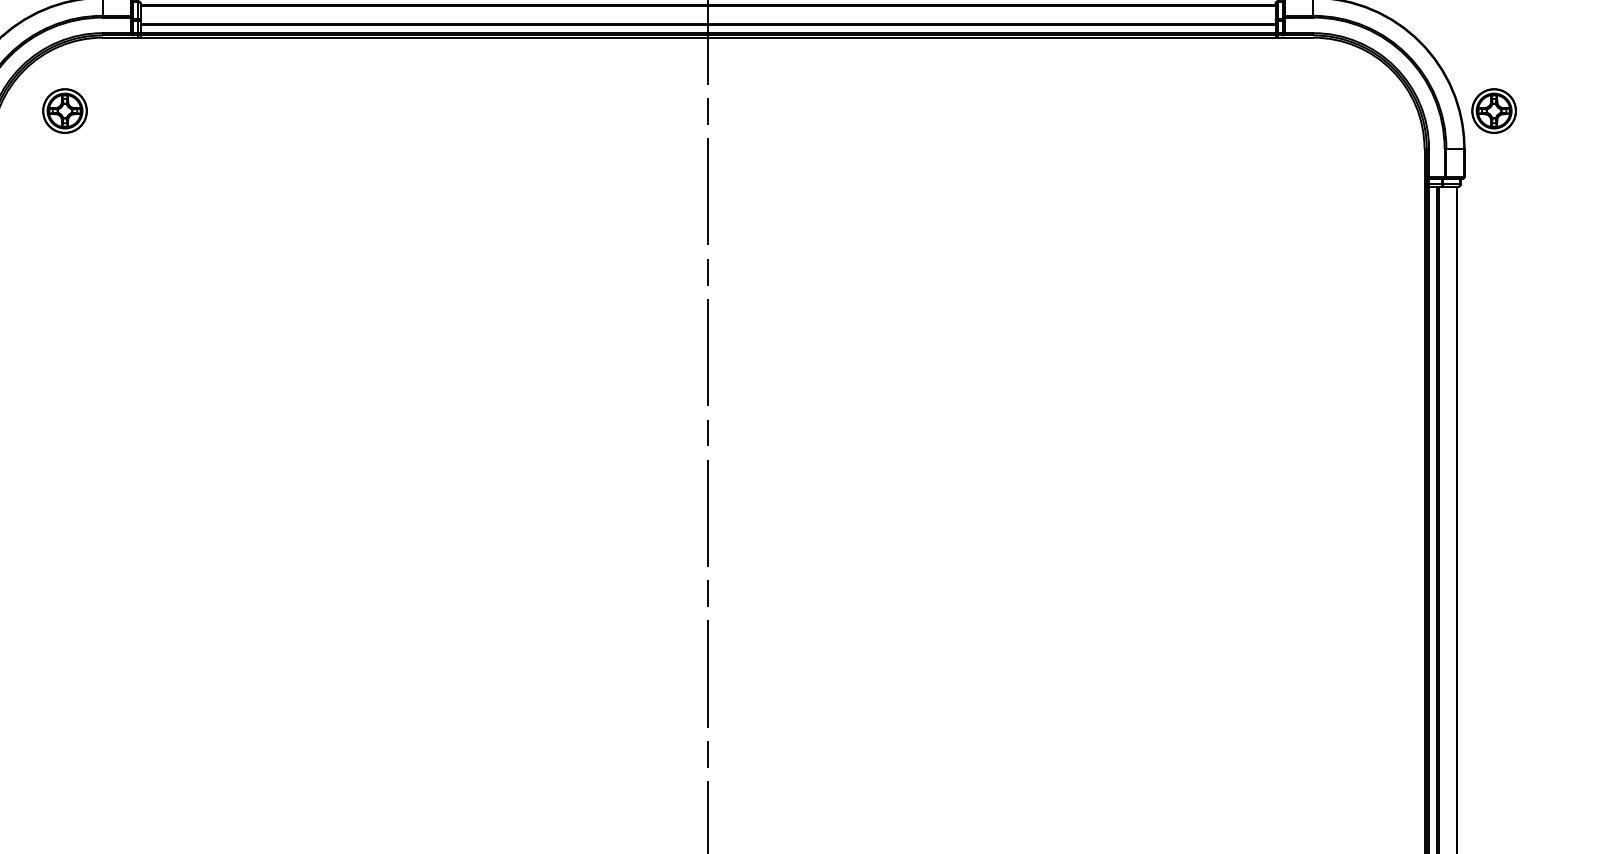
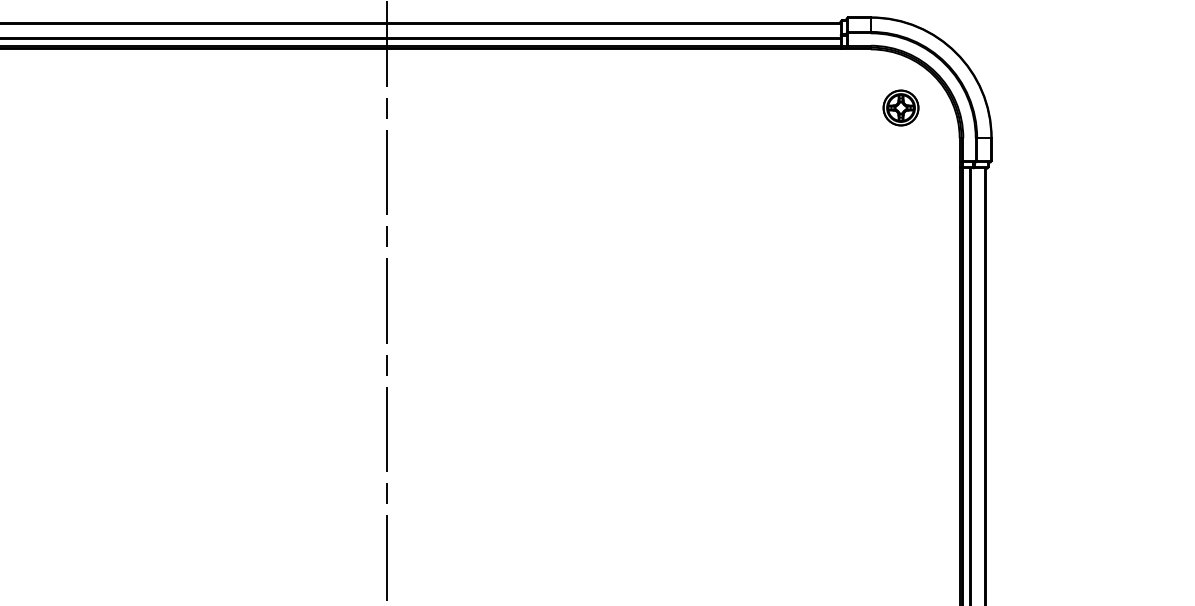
part: (1493, 110) -> (900, 107), moved

